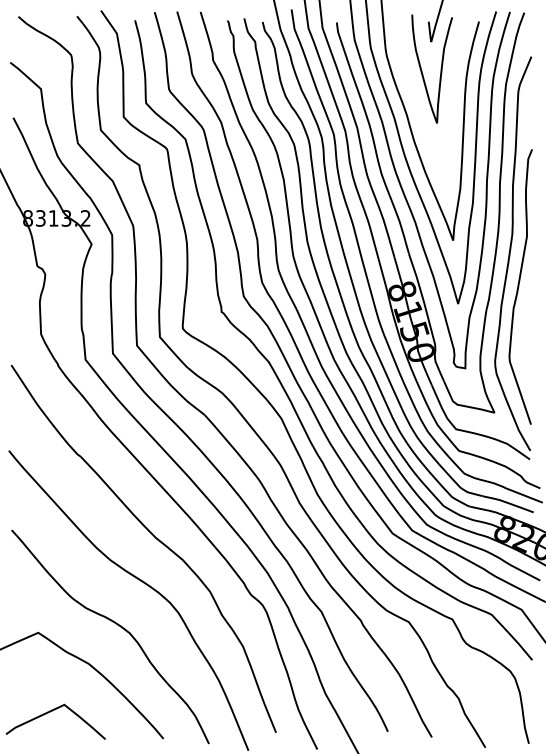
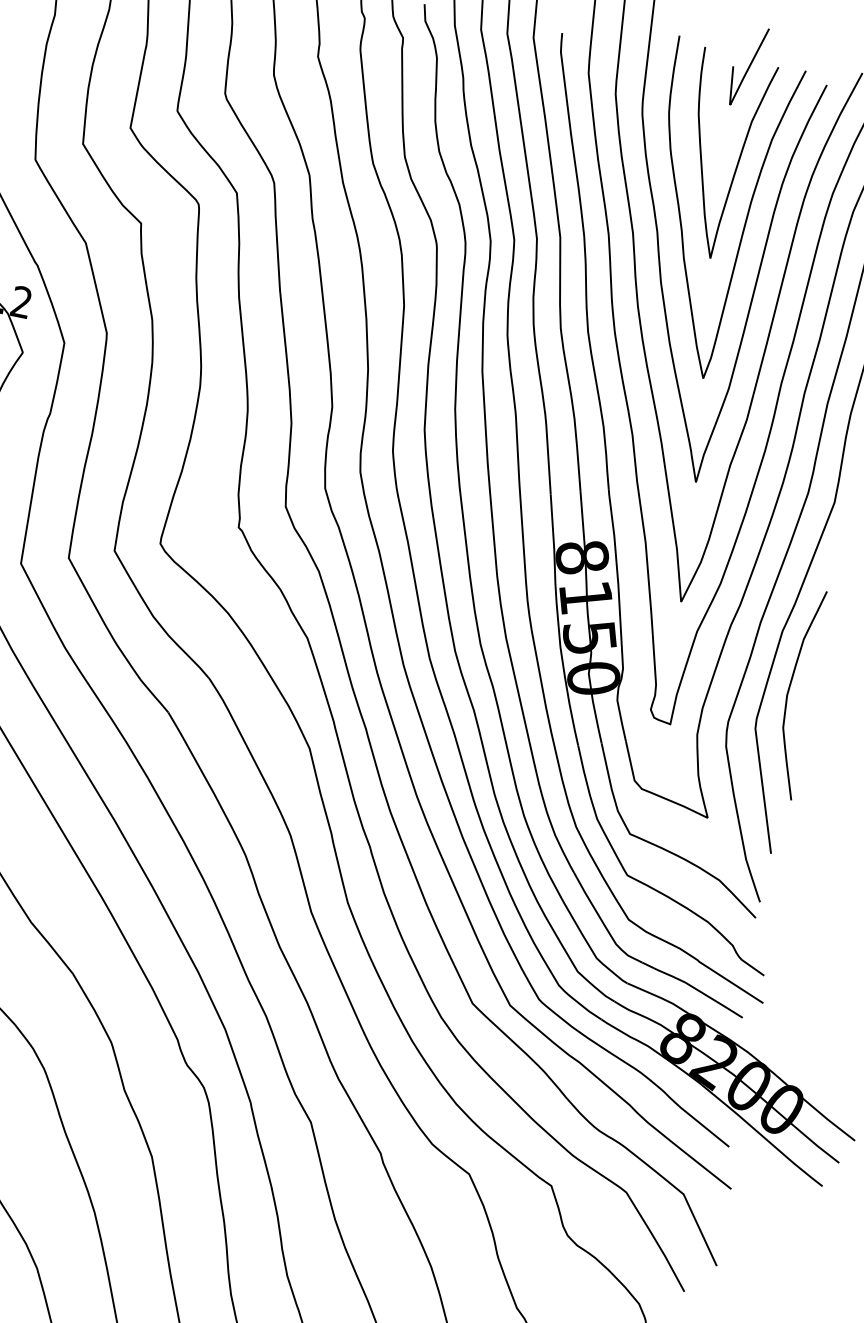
curve: (417, 102) -> (681, 212), added
curve: (523, 339) -> (789, 692), added

